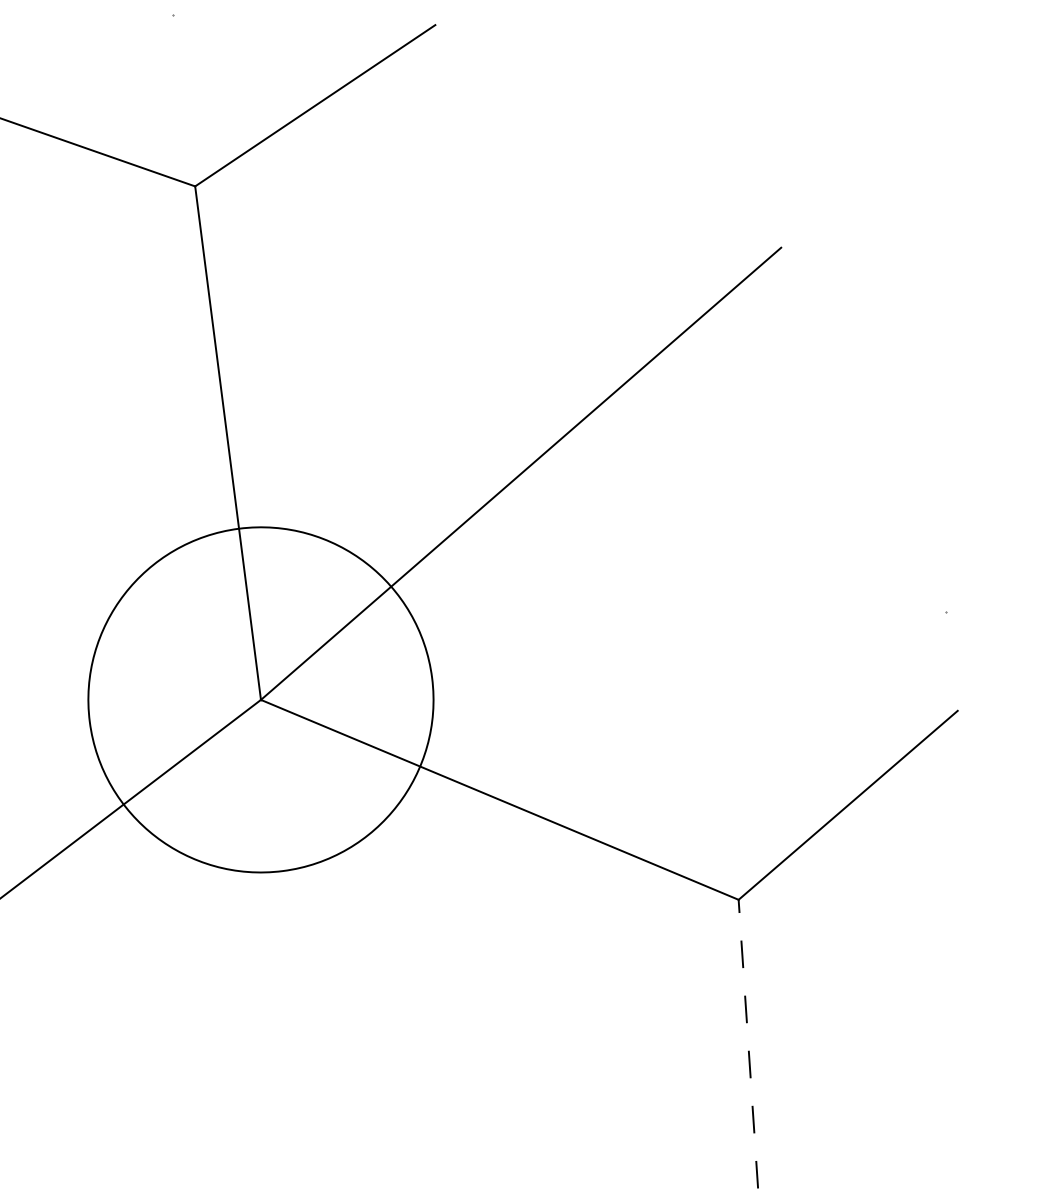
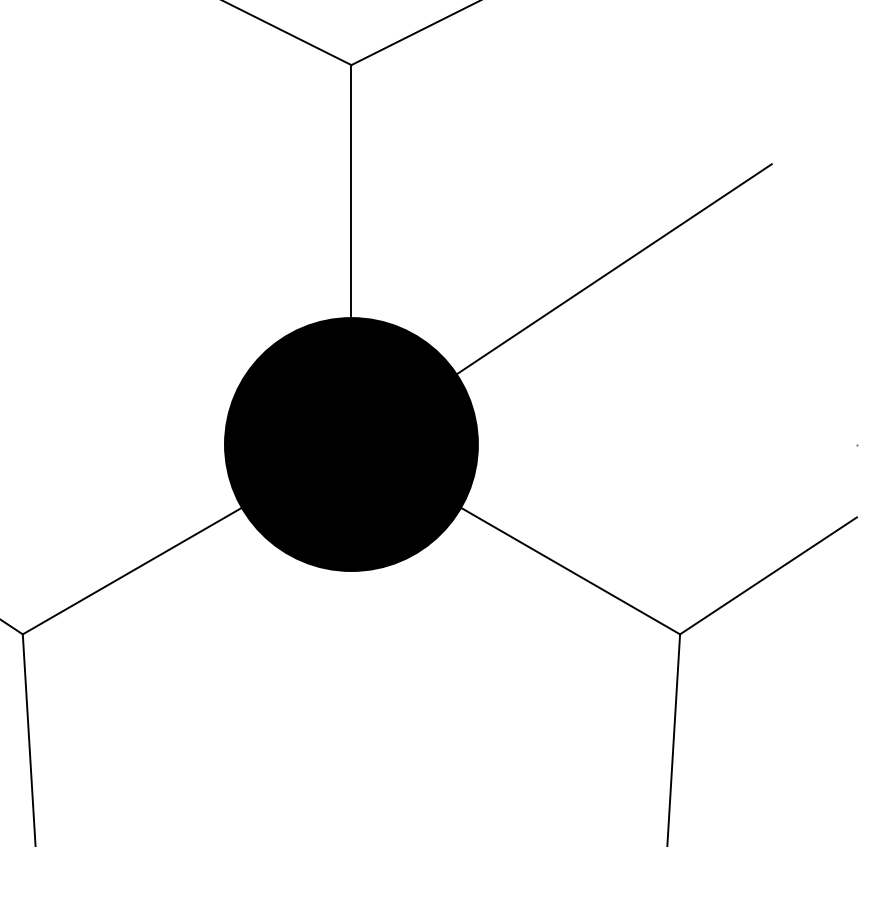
fill: (259, 700) -> (350, 444), added
line: (747, 1043) -> (673, 739), dashed -> solid

